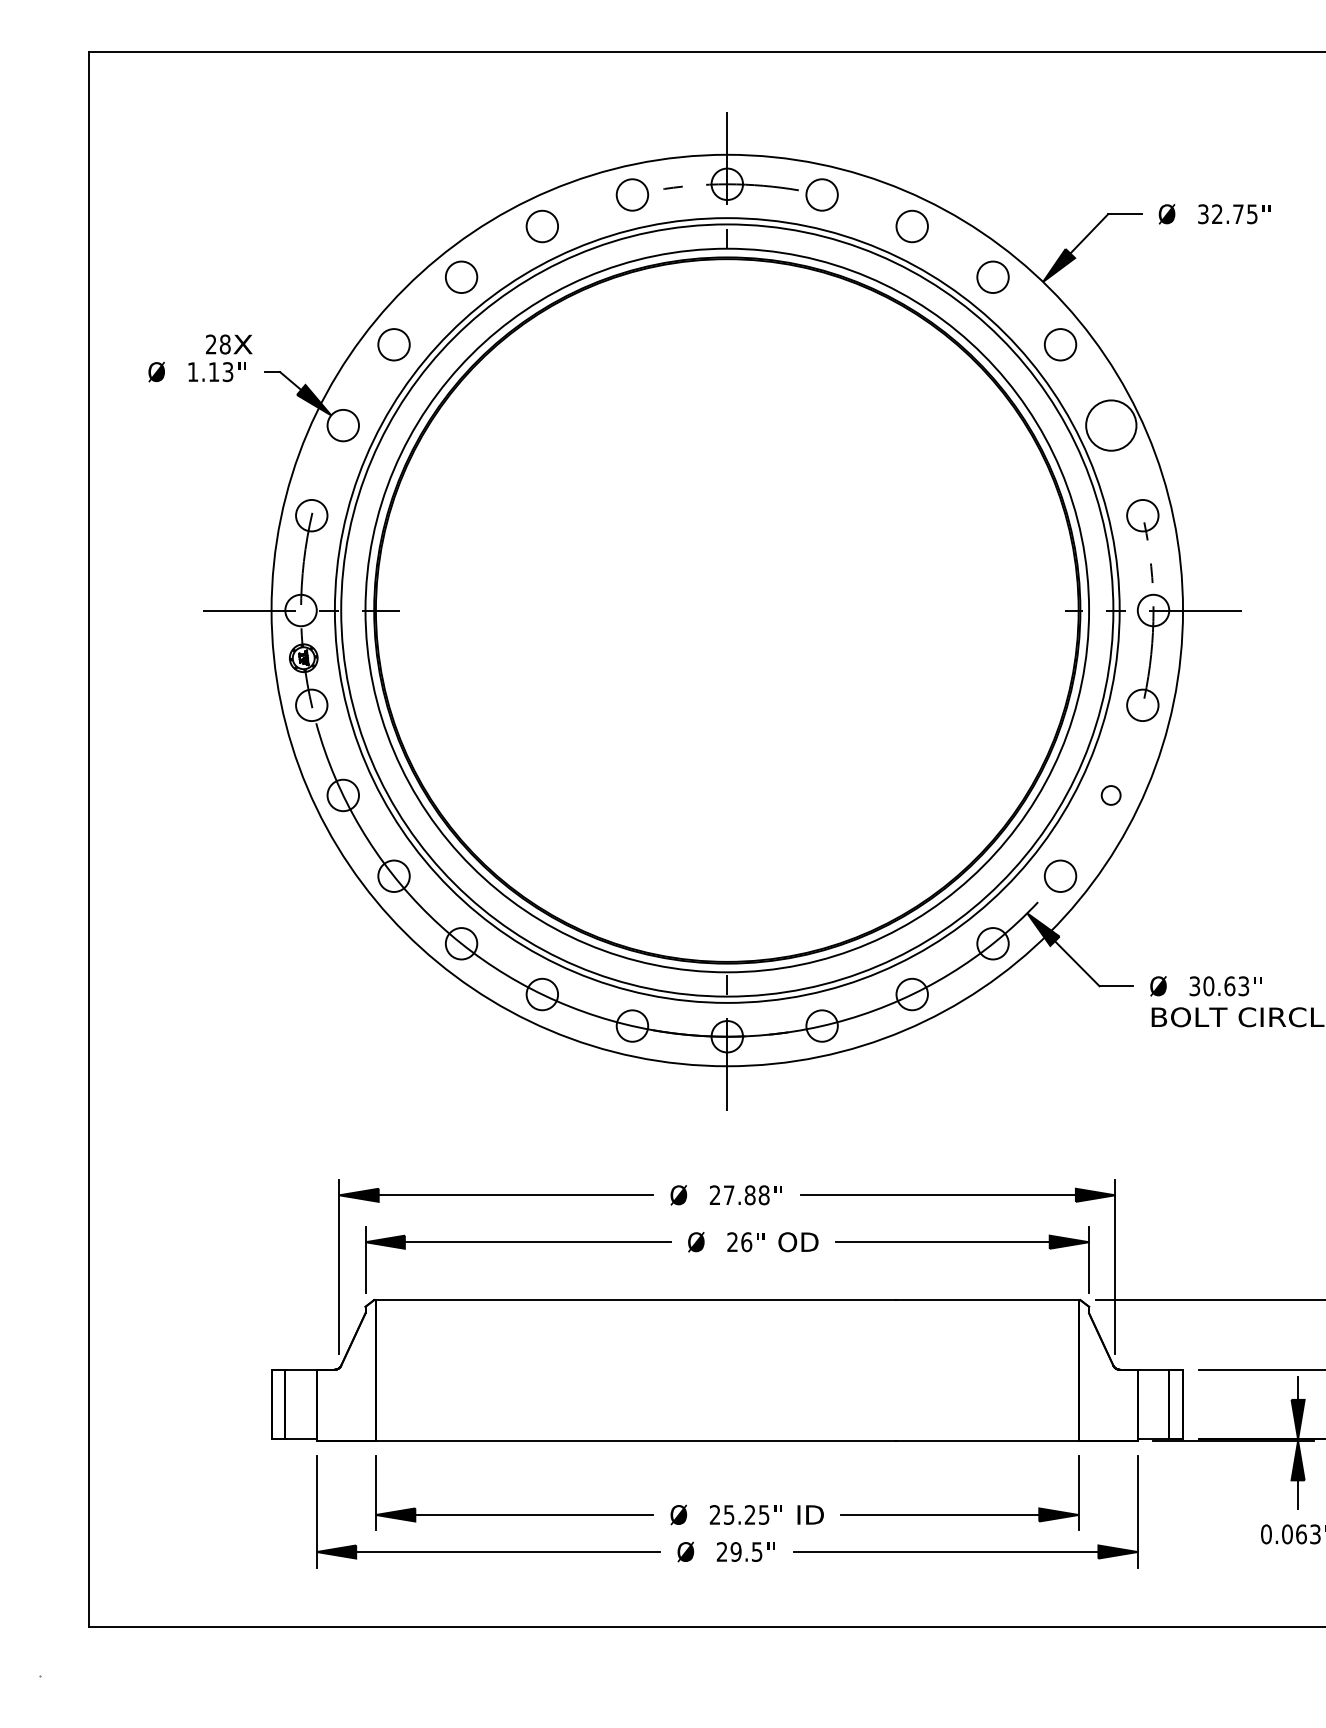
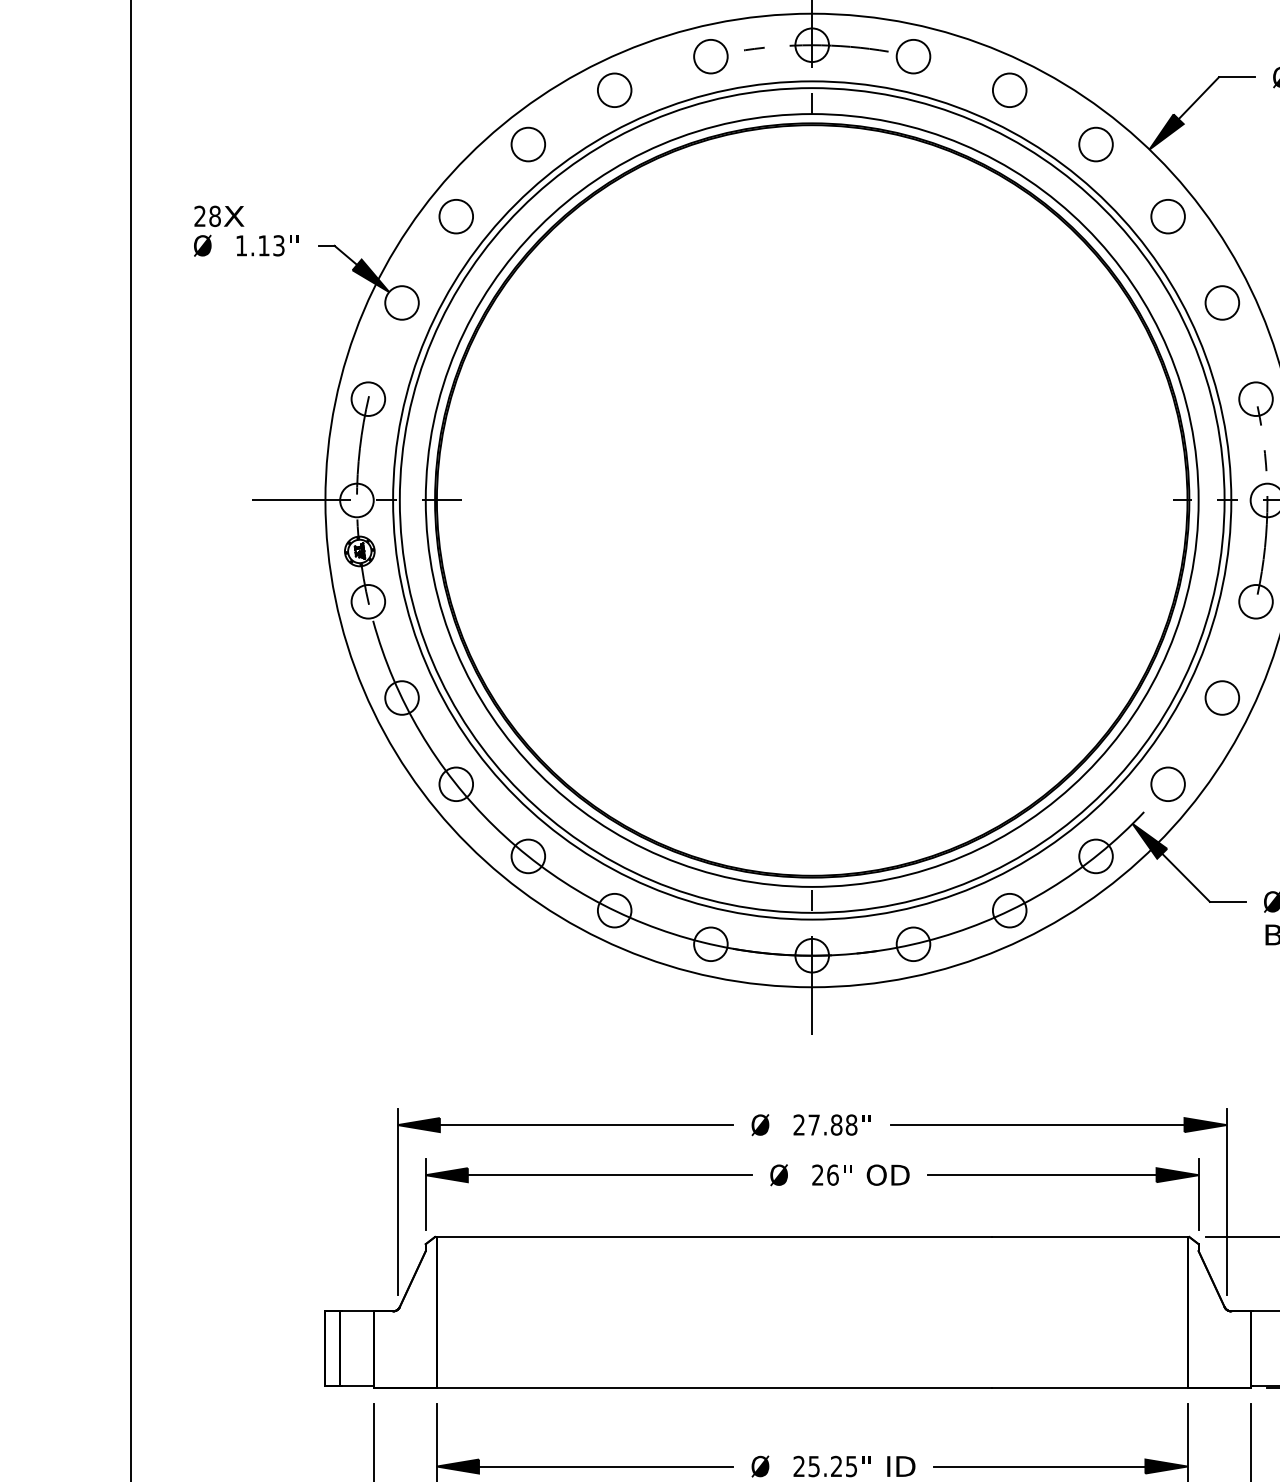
text: (229, 344) -> (219, 216), moved
circle: (1111, 425) -> (1222, 302), size x0.62
circle: (1110, 795) -> (1221, 698), size x1.67

